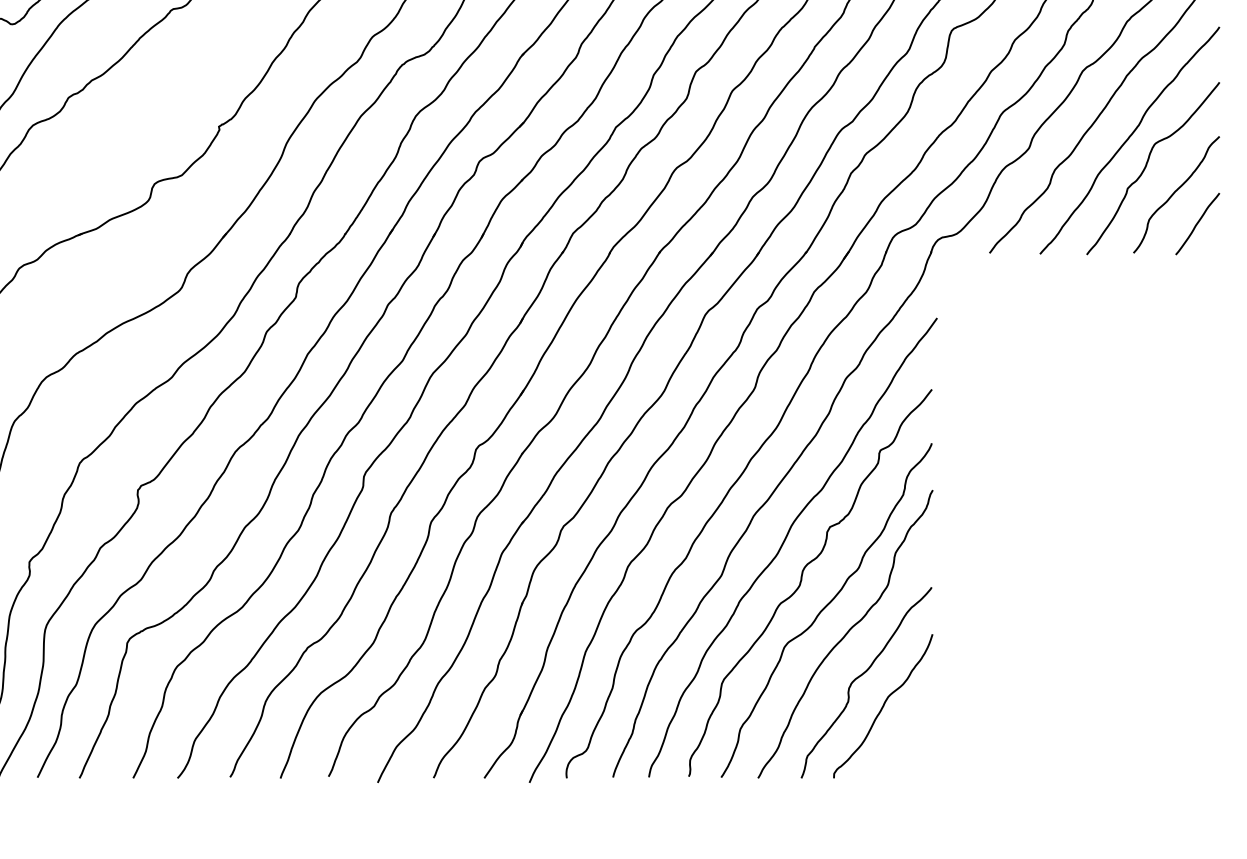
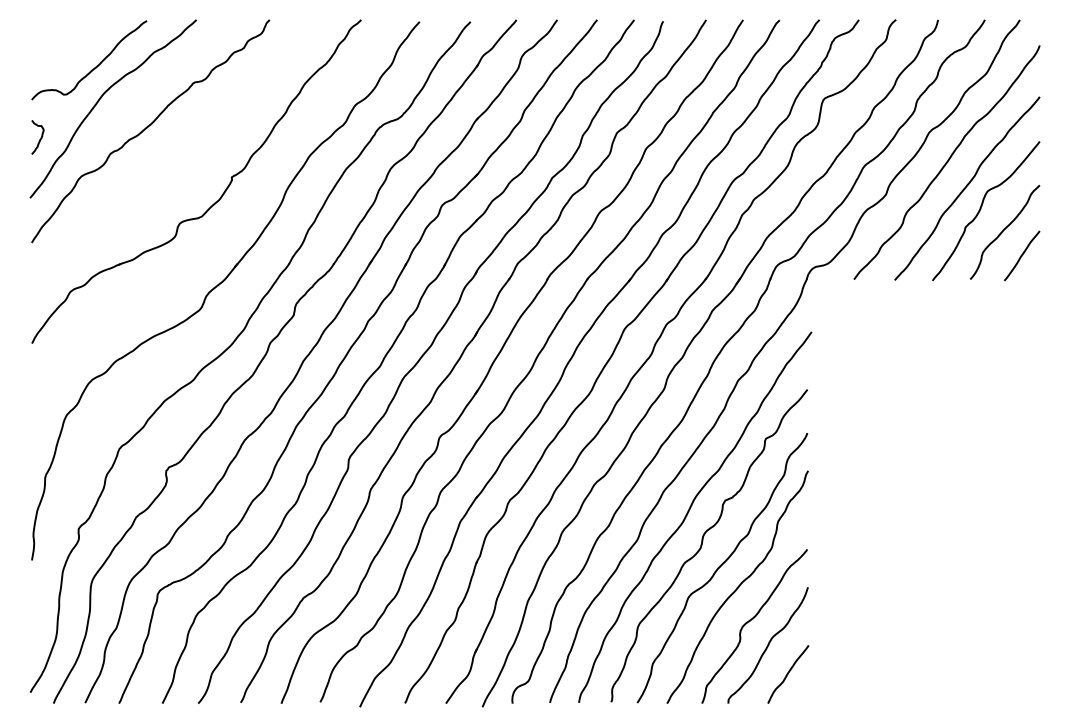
curve: (908, 742) -> (788, 674), added

